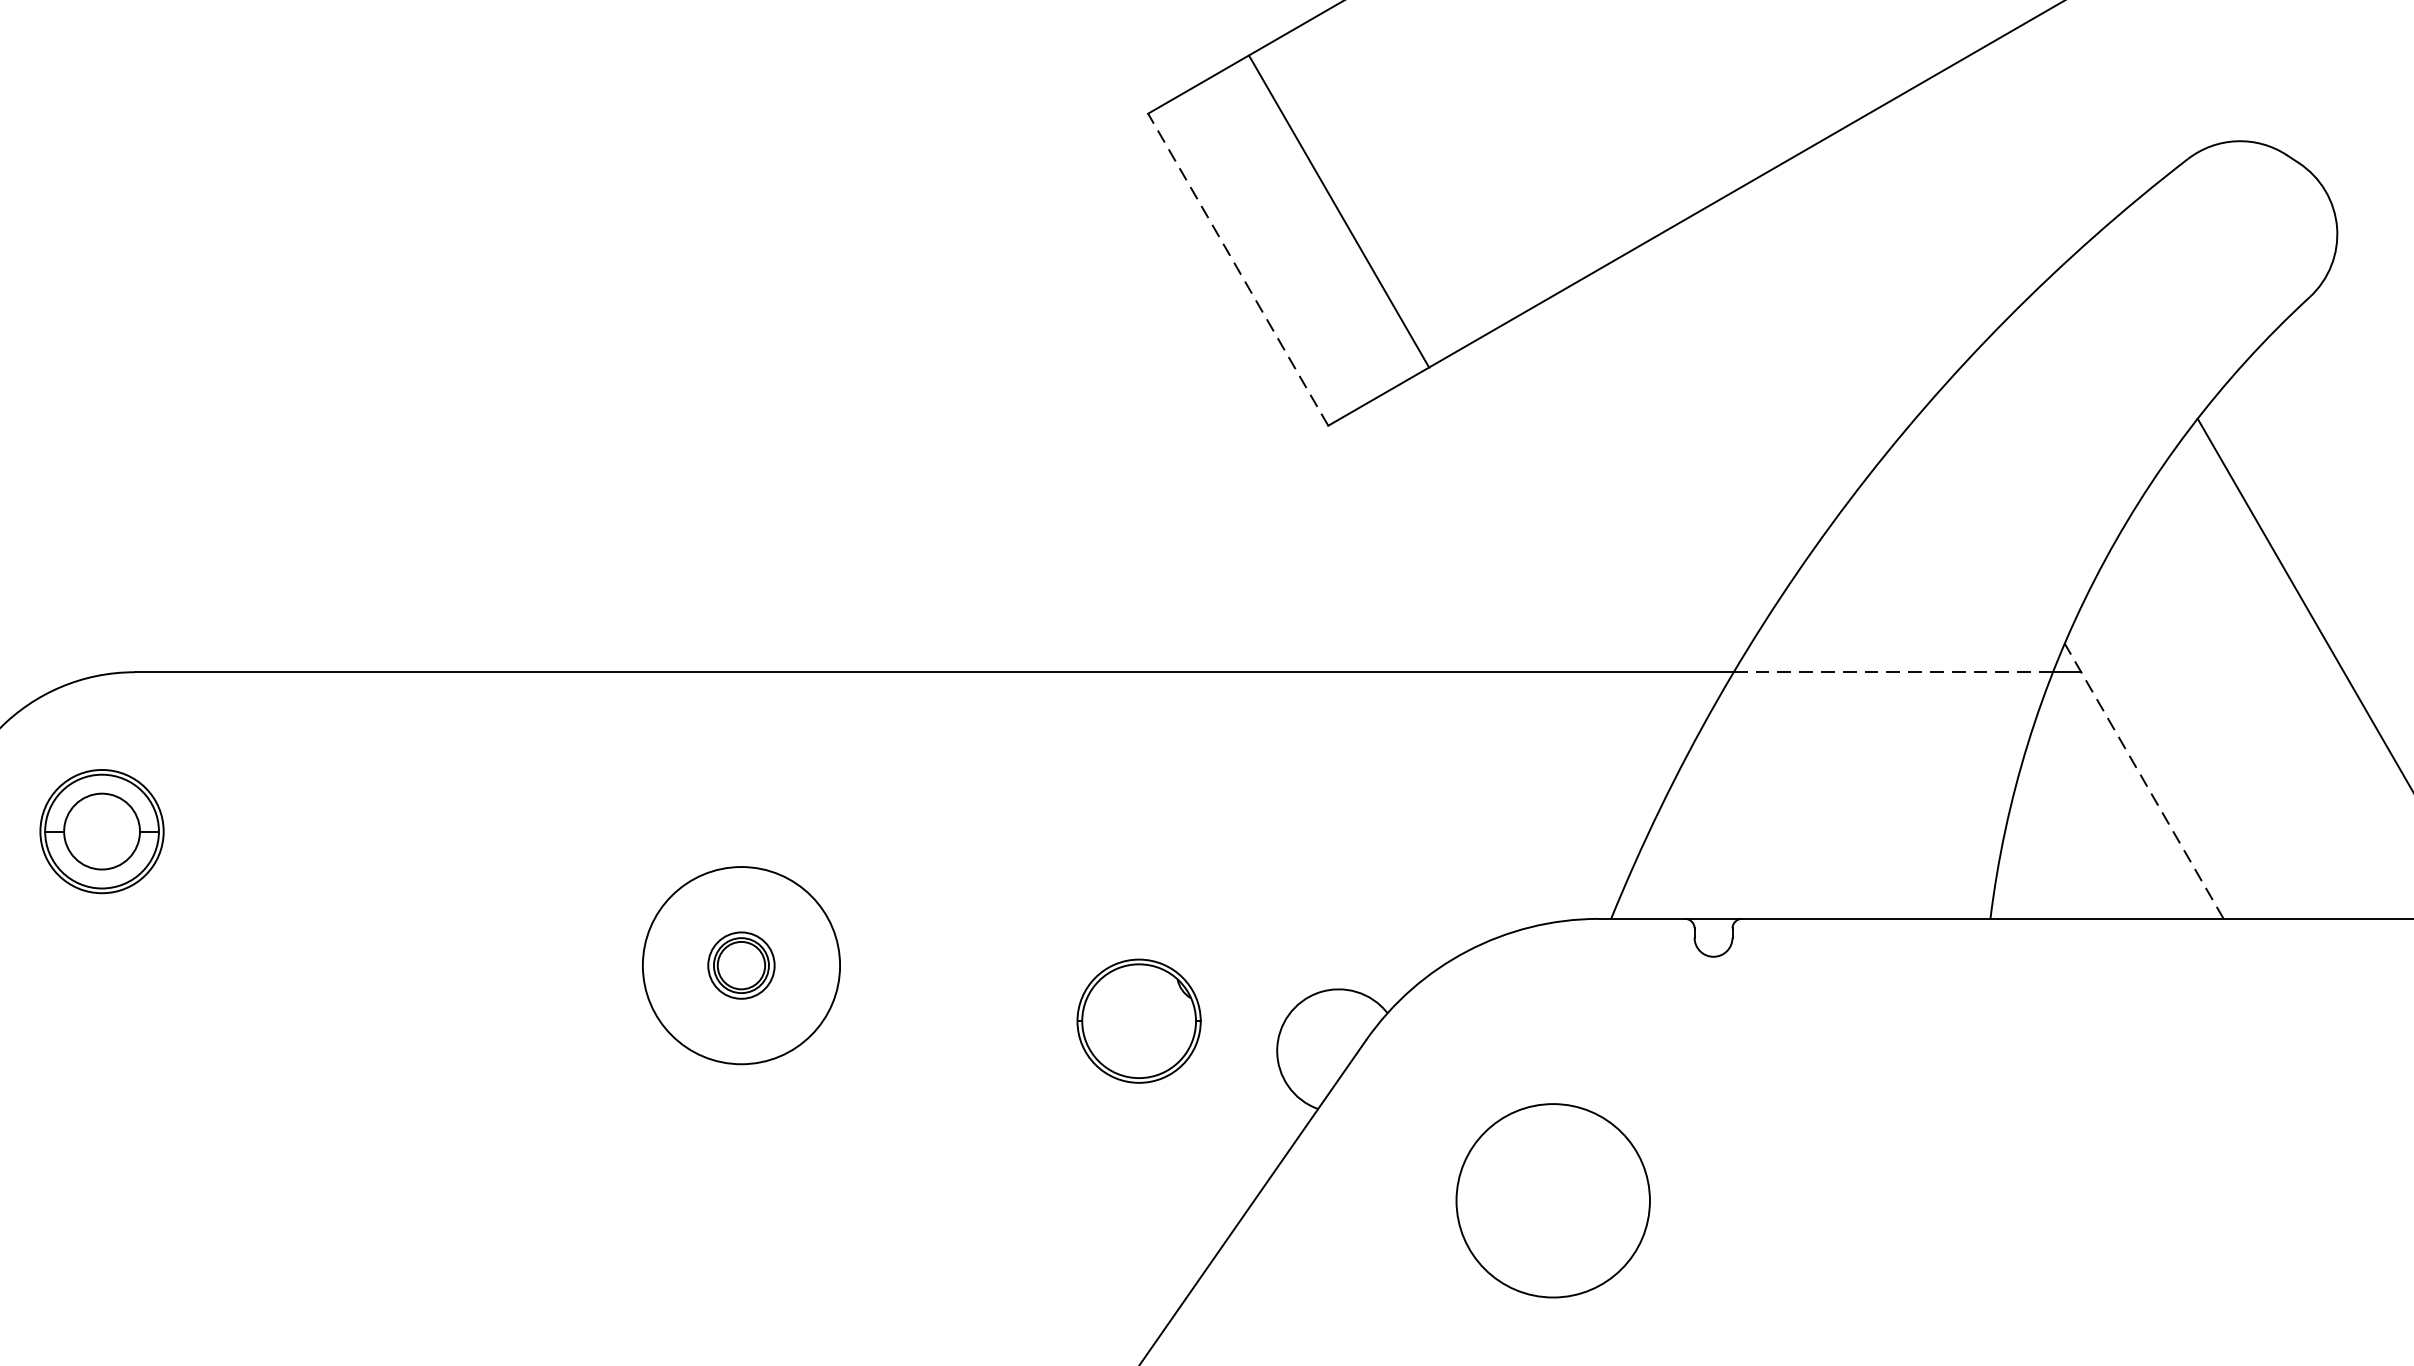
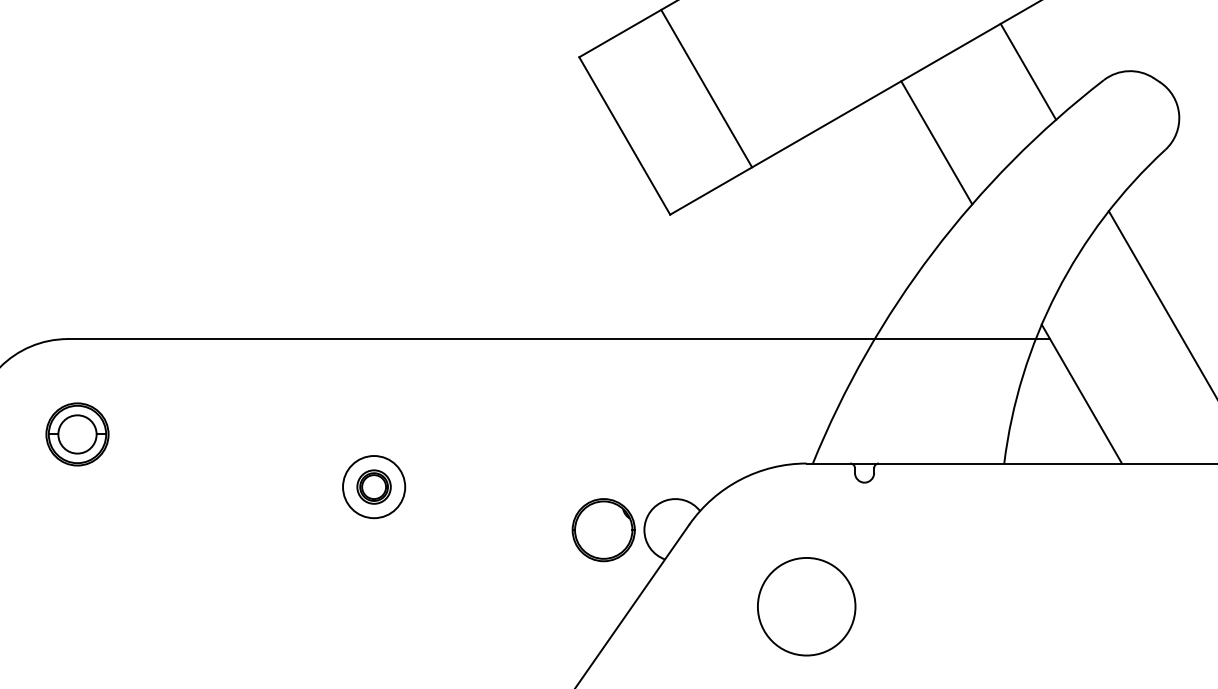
line: (2038, 141) -> (1028, 71), added
line: (1338, 211) -> (706, 88), moved
line: (1237, 268) -> (624, 135), dashed -> solid
line: (1856, 282) -> (936, 142), added
line: (1893, 673) -> (955, 339), dashed -> solid
line: (2143, 780) -> (1081, 393), dashed -> solid
part: (102, 831) -> (77, 434), moved
circle: (742, 966) -> (374, 487), size x0.62
part: (1138, 1021) -> (603, 530), moved
circle: (1552, 1200) -> (806, 606), moved

